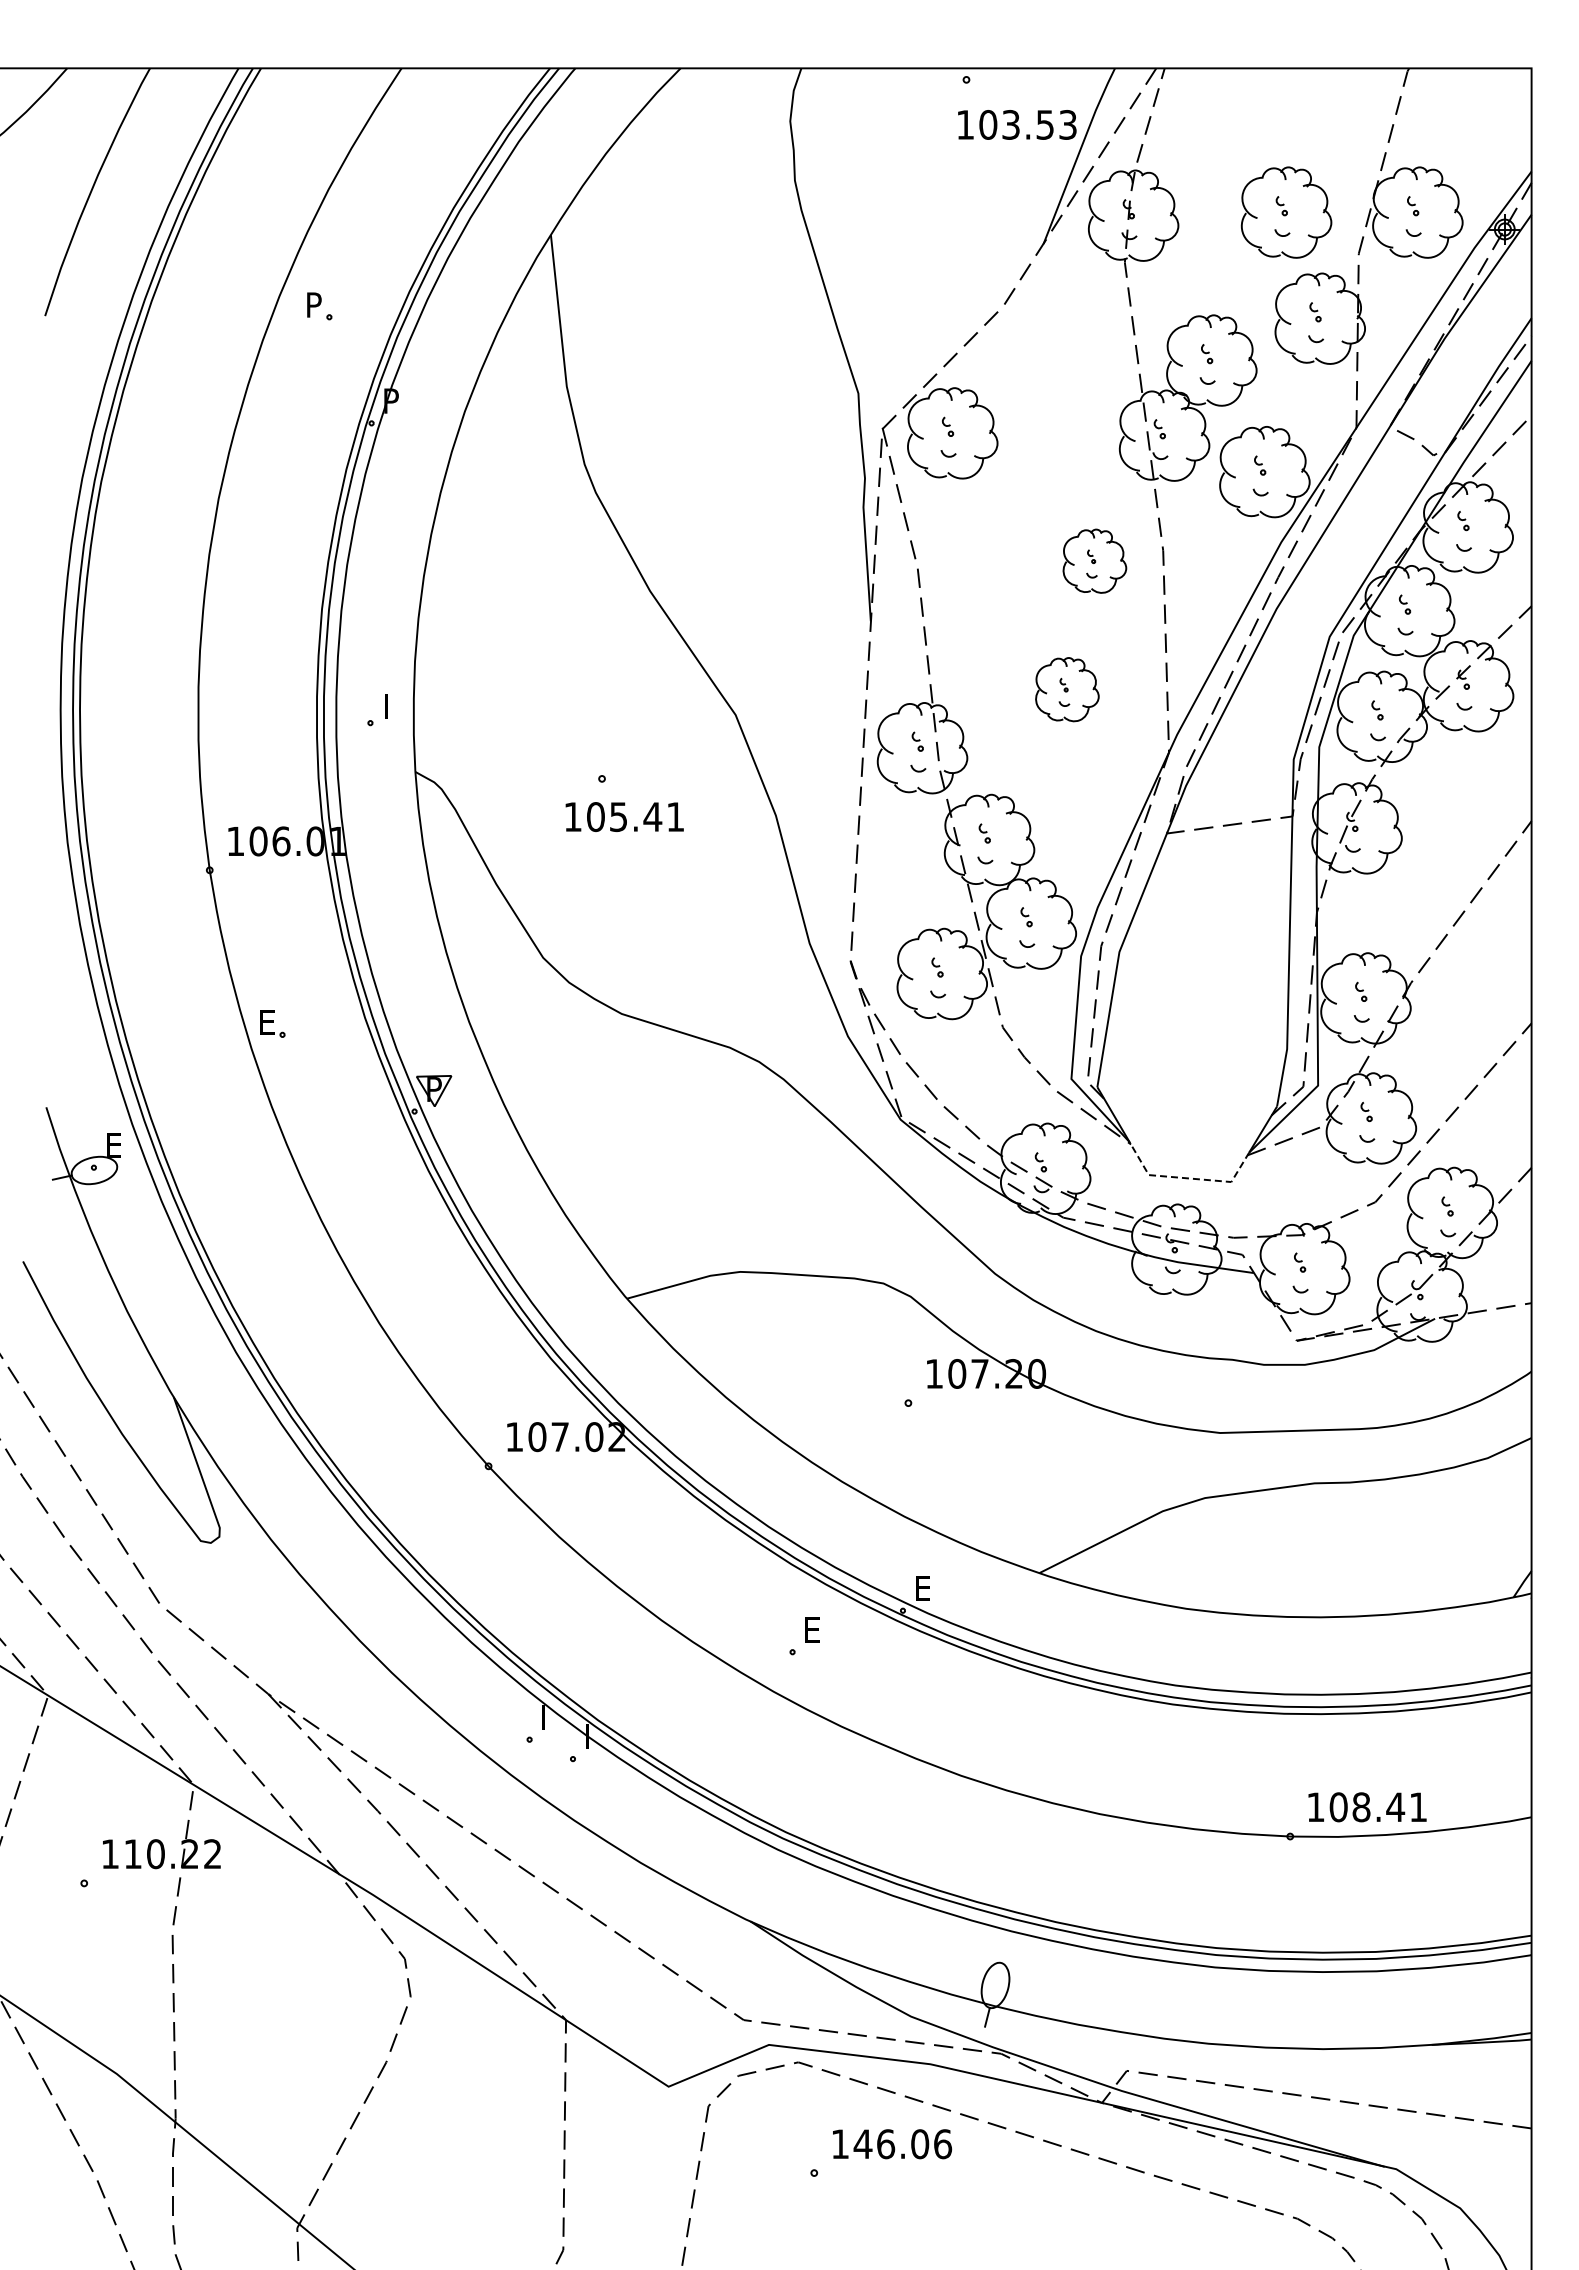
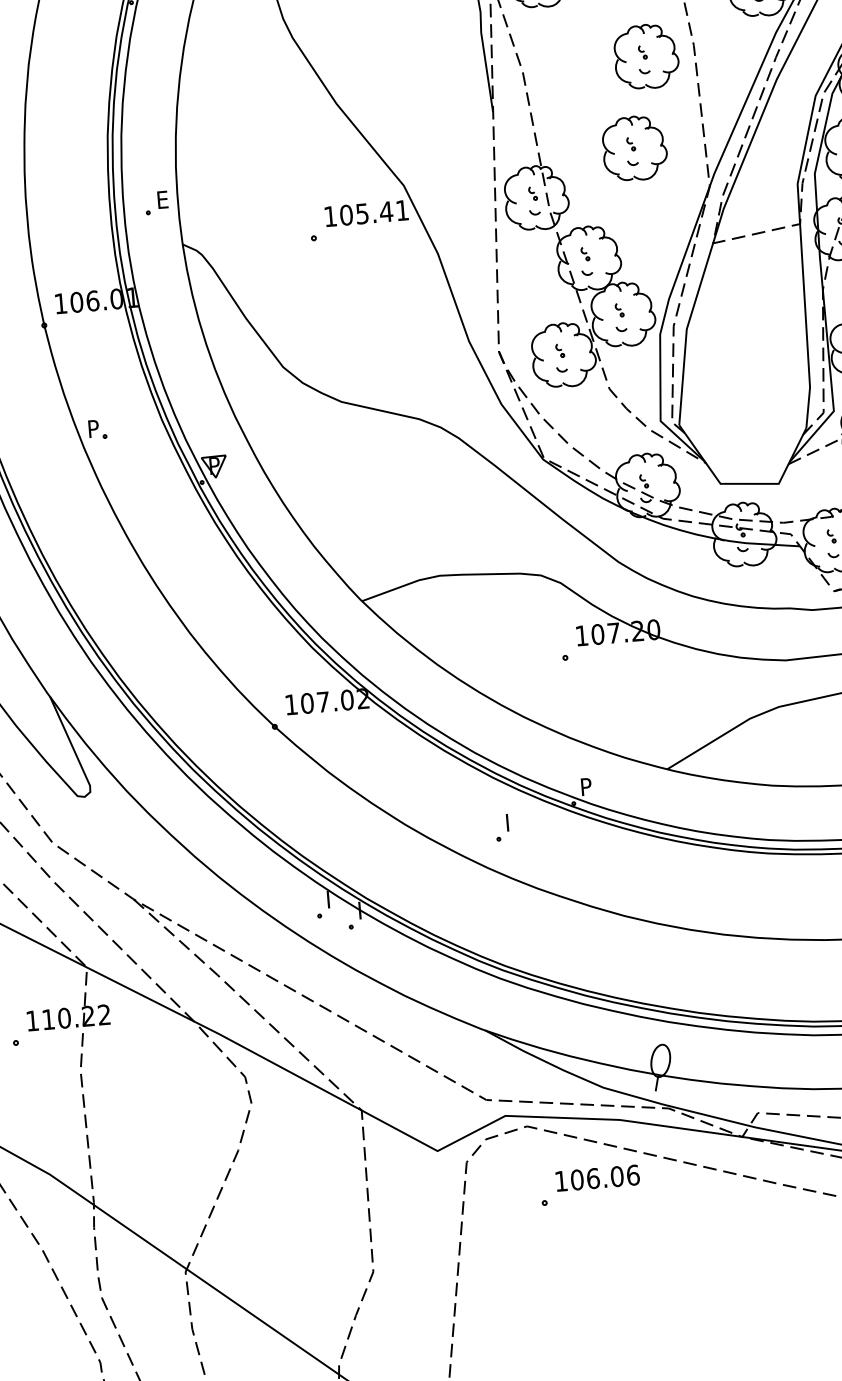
part: (1094, 561) -> (646, 56), size x1.43
part: (1067, 689) -> (634, 148), size x1.43
text: (393, 706) -> (163, 199), I -> E
text: (624, 816) -> (366, 213), moved
text: (267, 1022) -> (93, 428), E -> P
line: (1187, 1178) -> (747, 483), dashed -> solid
text: (922, 1588) -> (586, 786), E -> P
text: (813, 1629) -> (512, 822), E -> I
text: (862, 2144) -> (576, 1180), 146.06 -> 106.06

